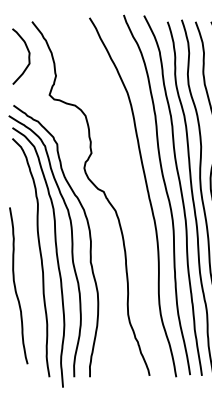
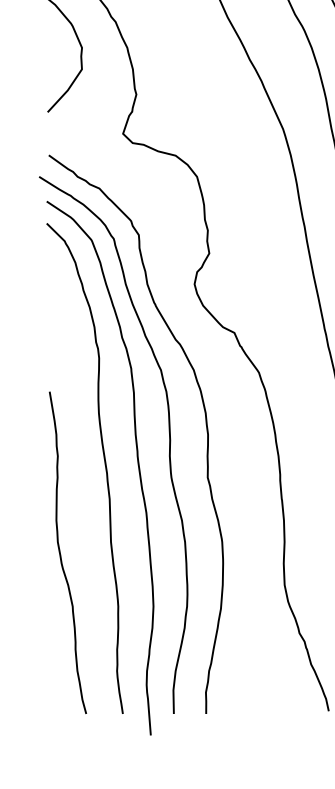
curve: (15, 285) -> (61, 552), moved

